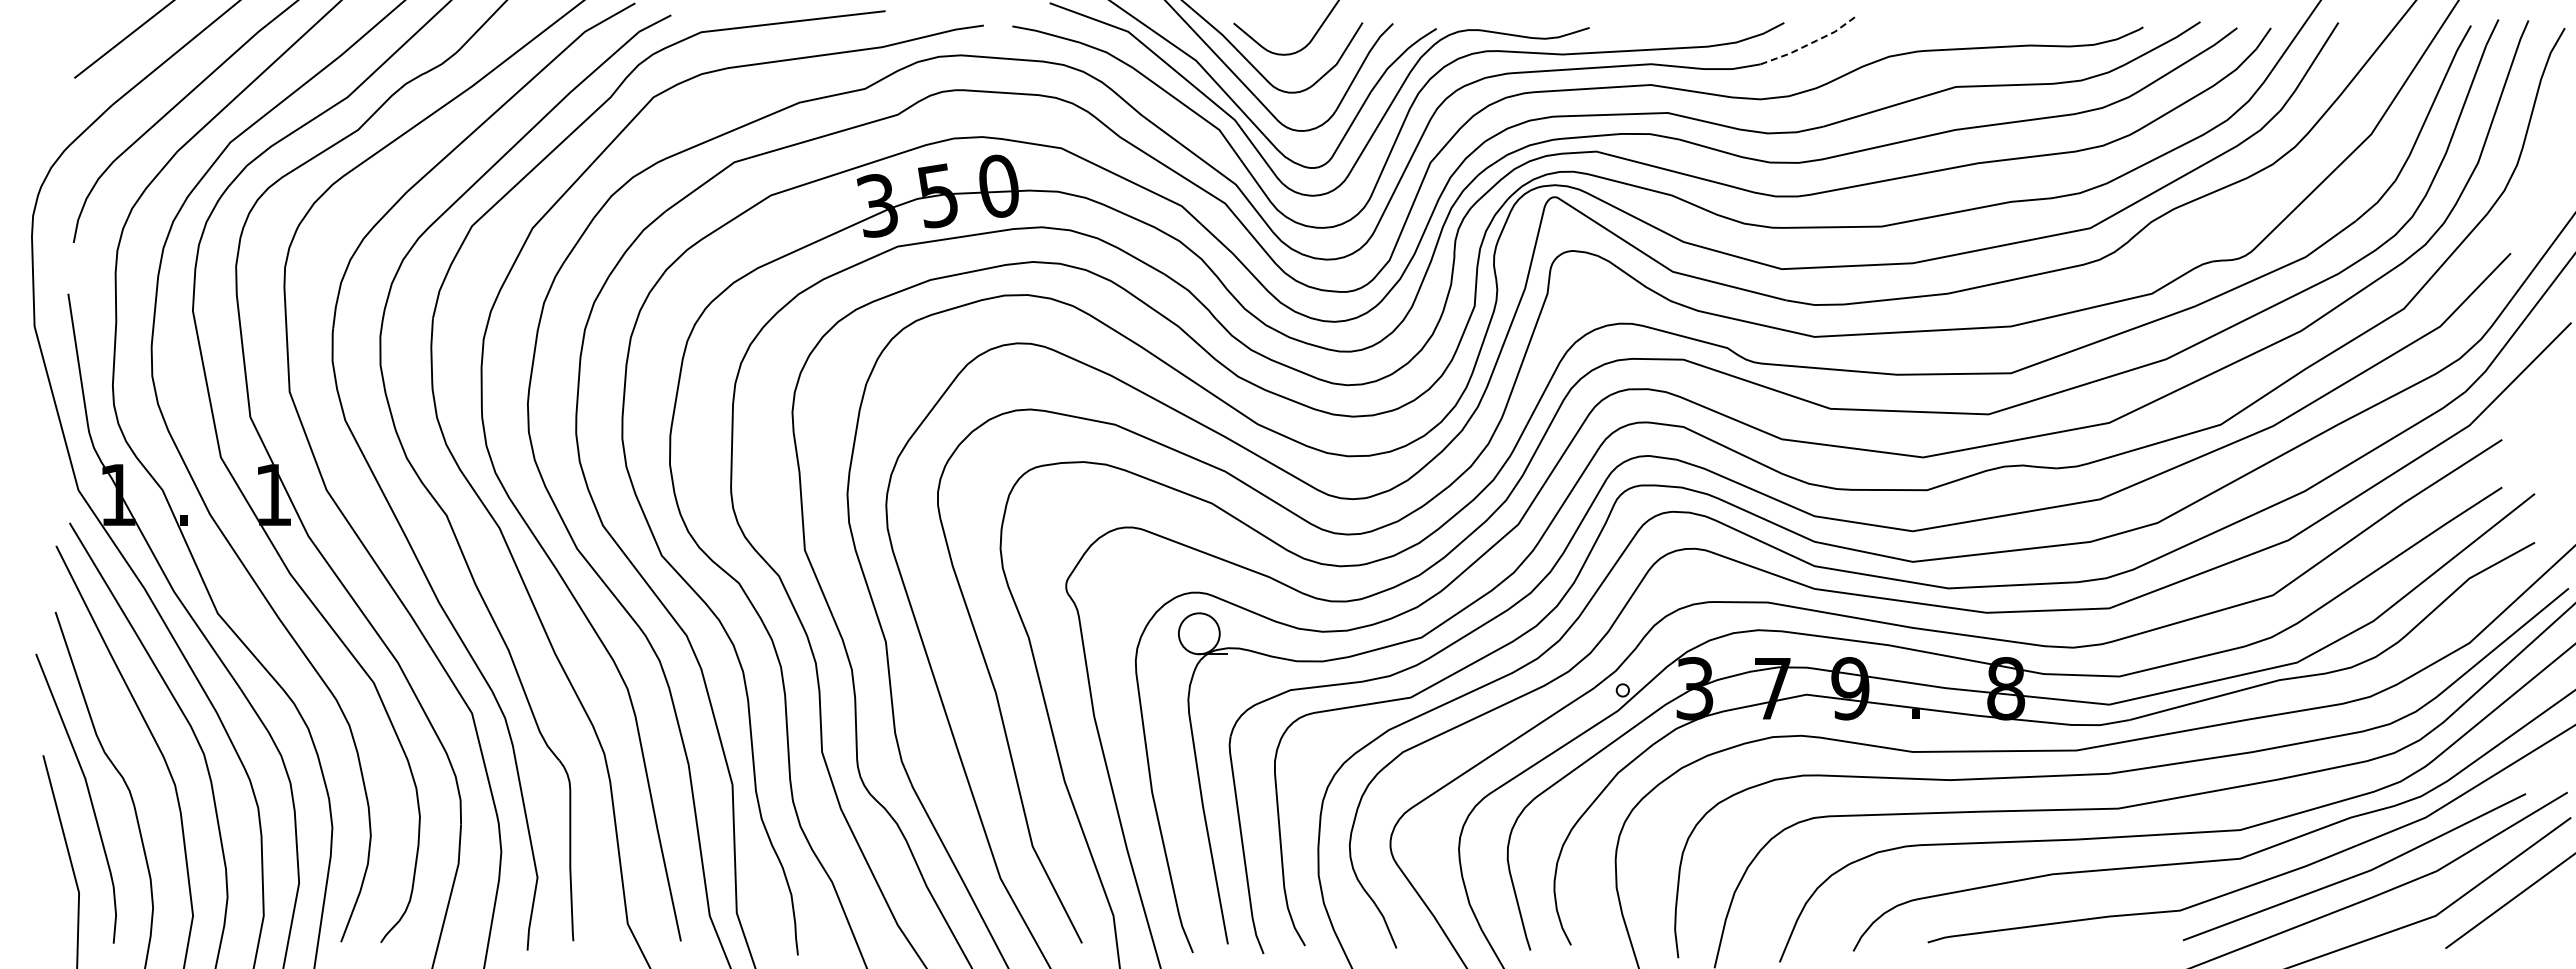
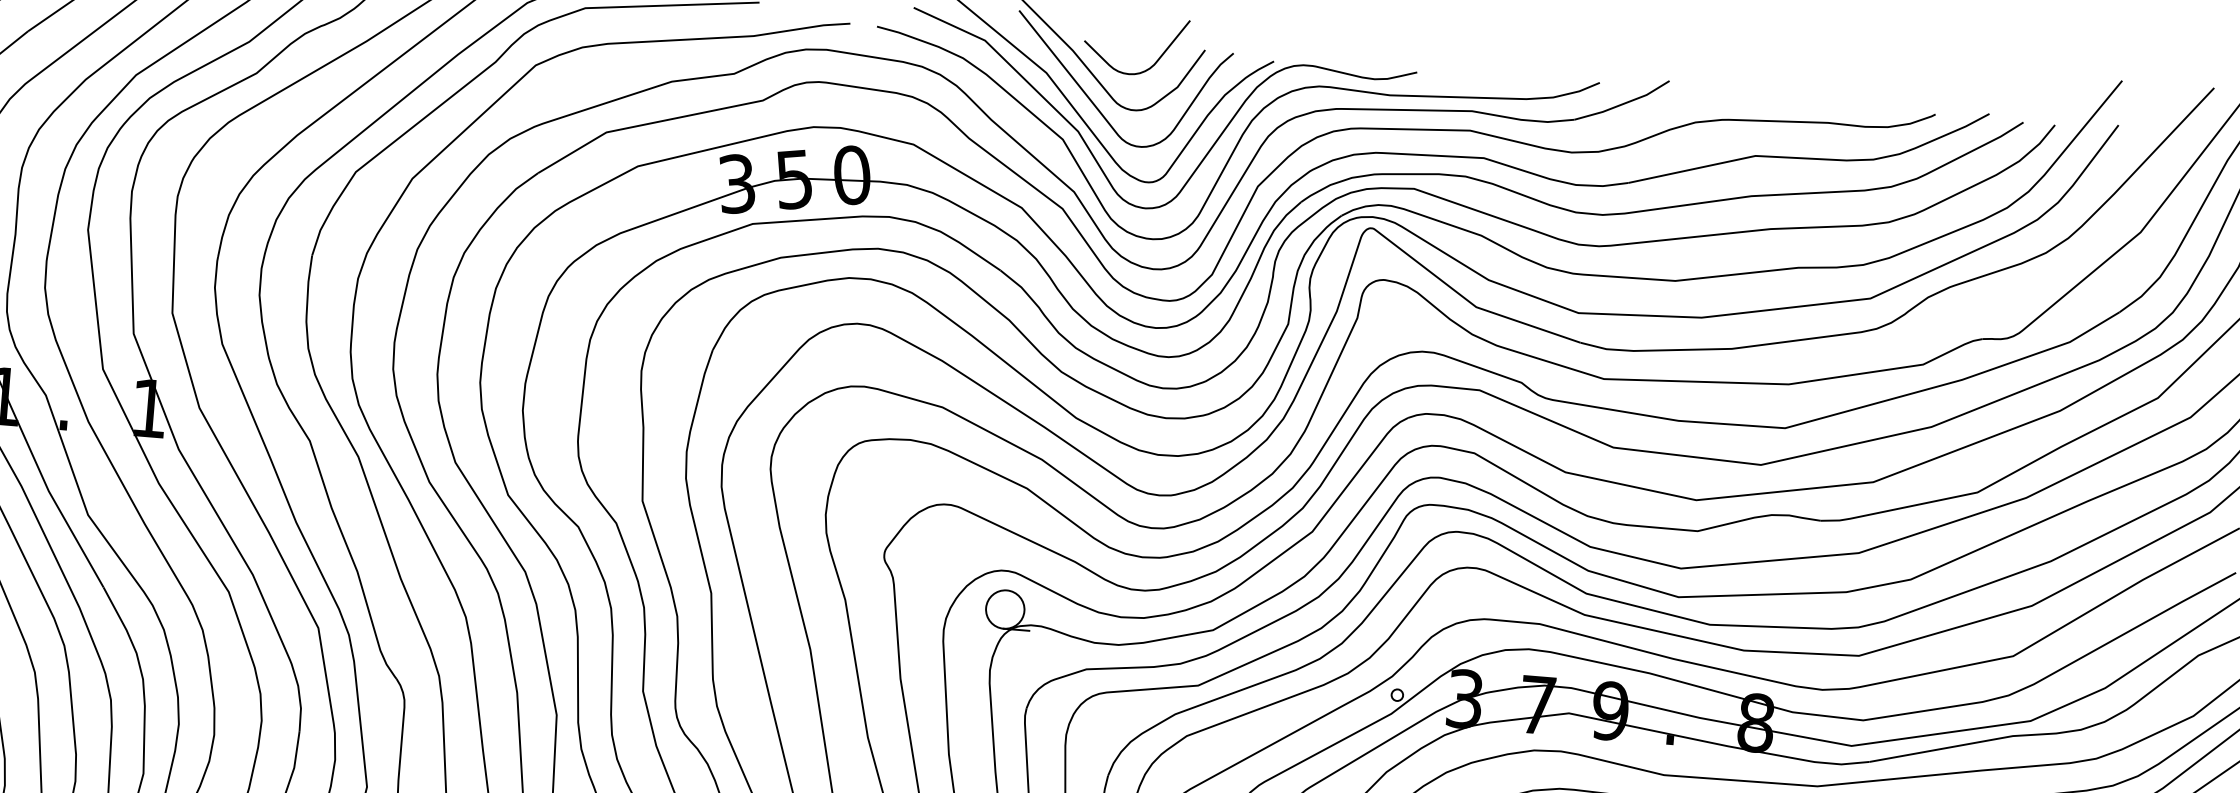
line: (1811, 43) -> (1623, 104), dashed -> solid

